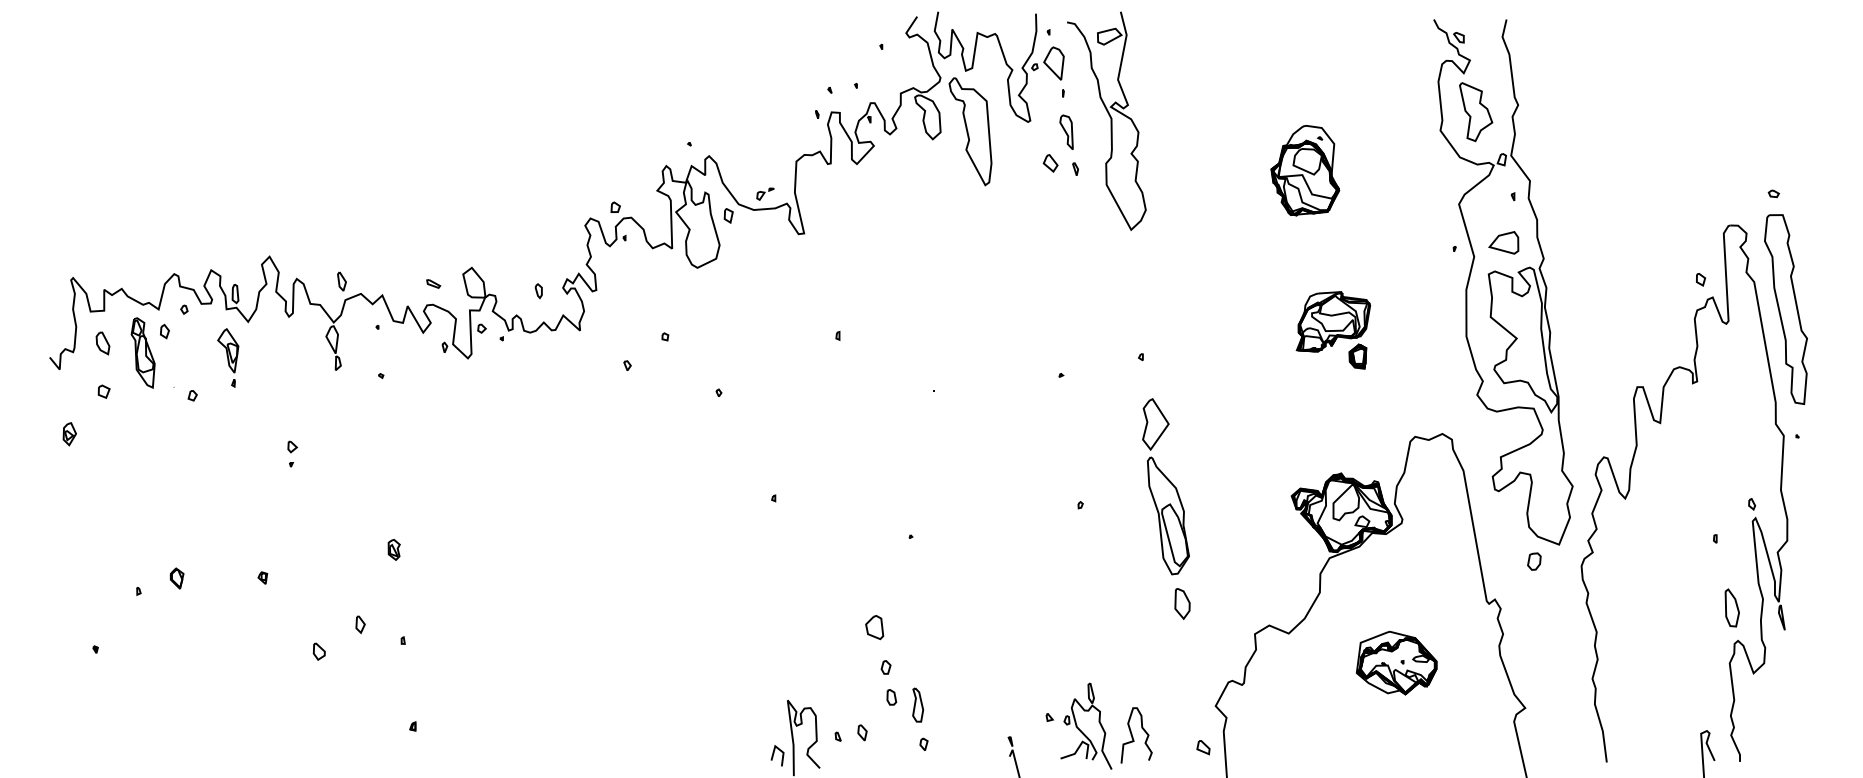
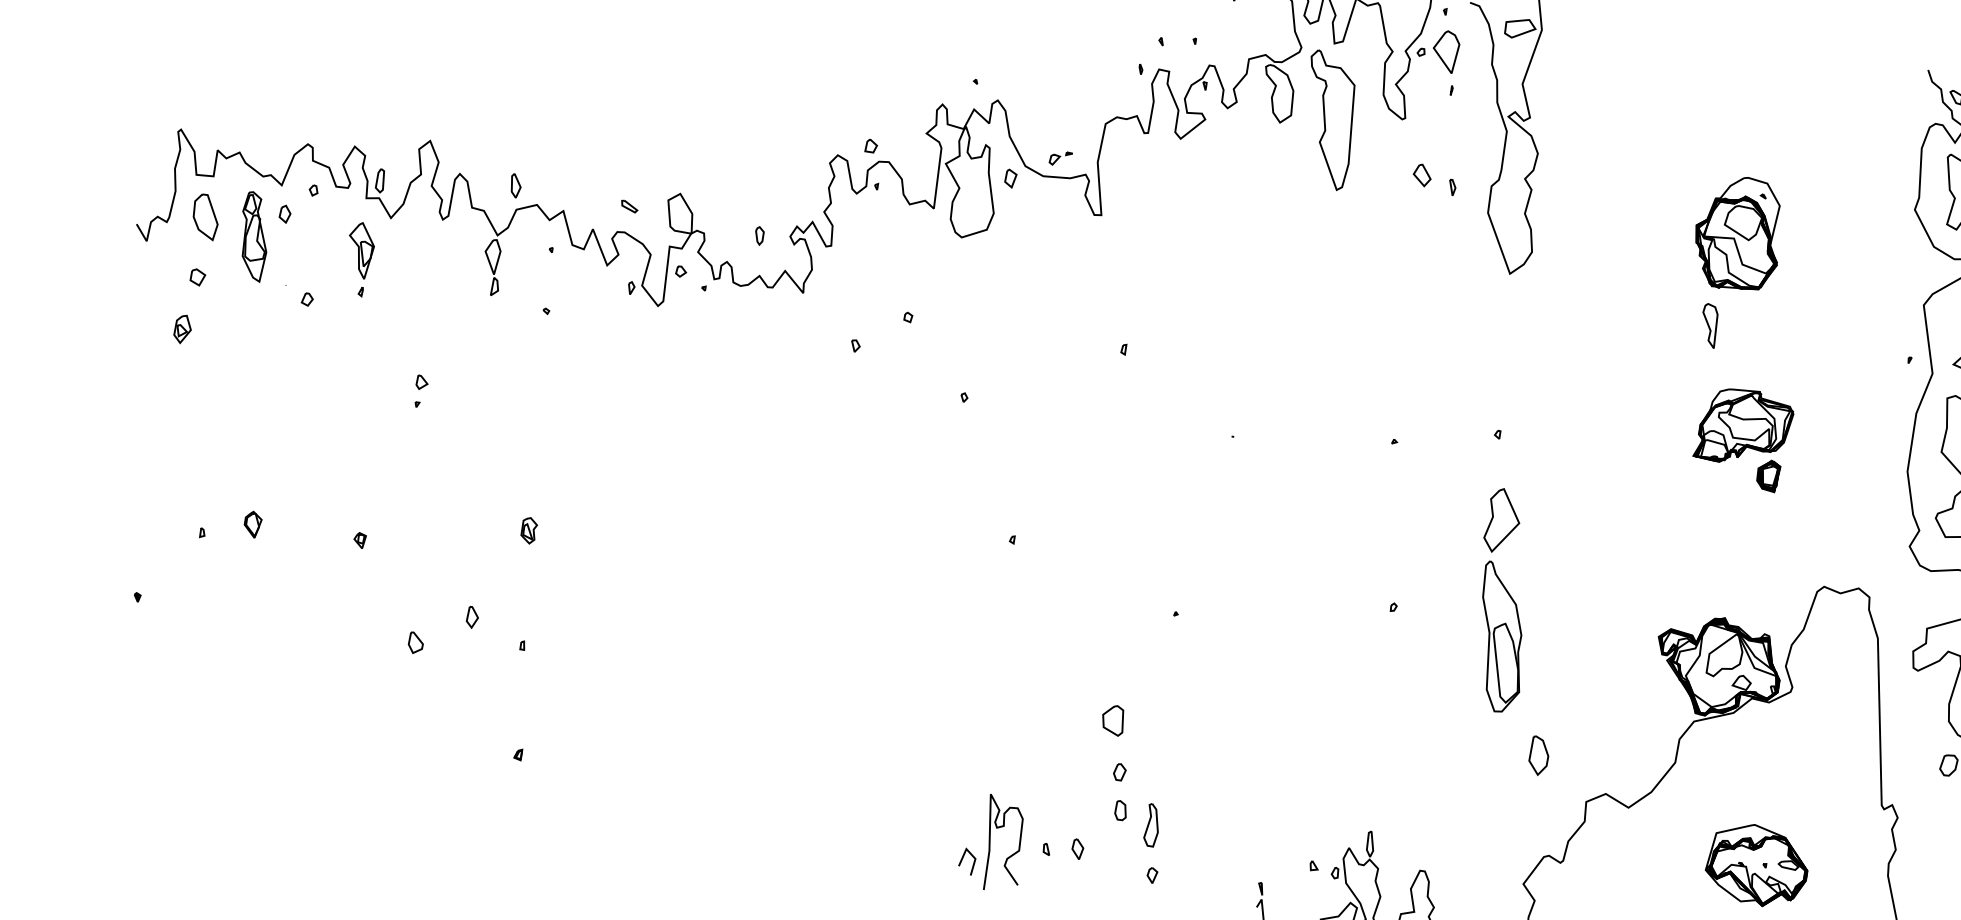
part: (1066, 131) -> (1709, 324), moved
part: (102, 343) -> (205, 216), size x1.6
part: (69, 434) -> (182, 329), moved
part: (1182, 604) -> (1539, 756), moved

